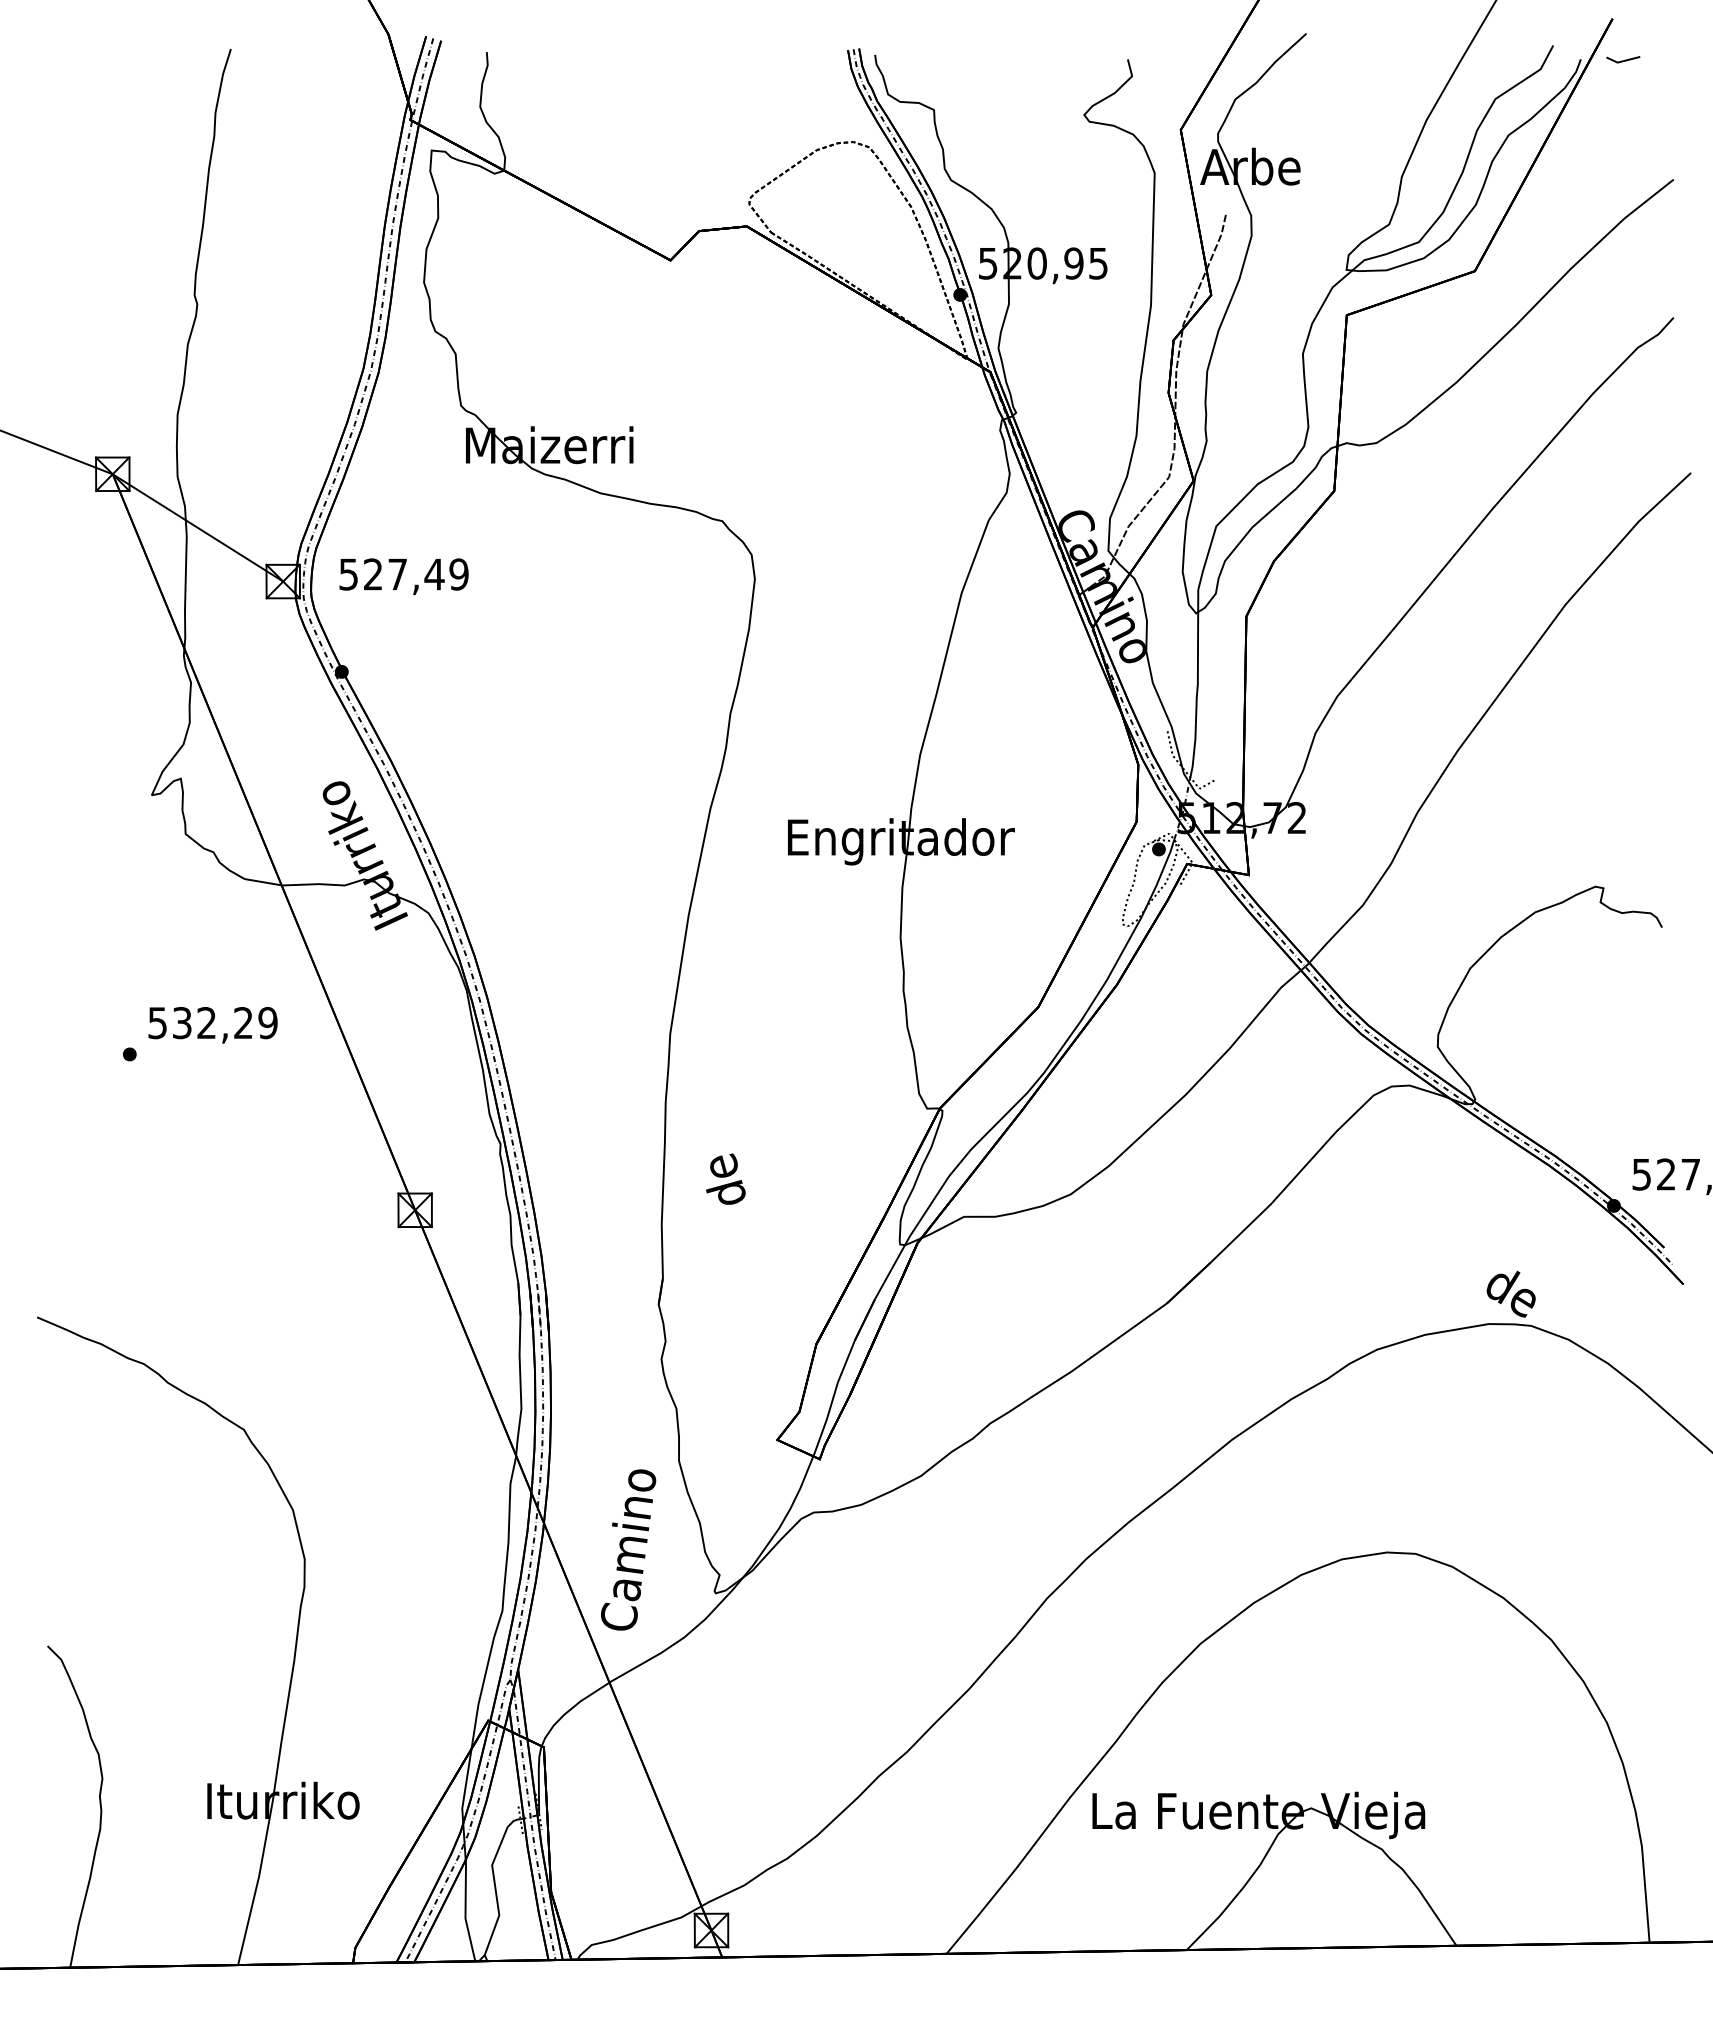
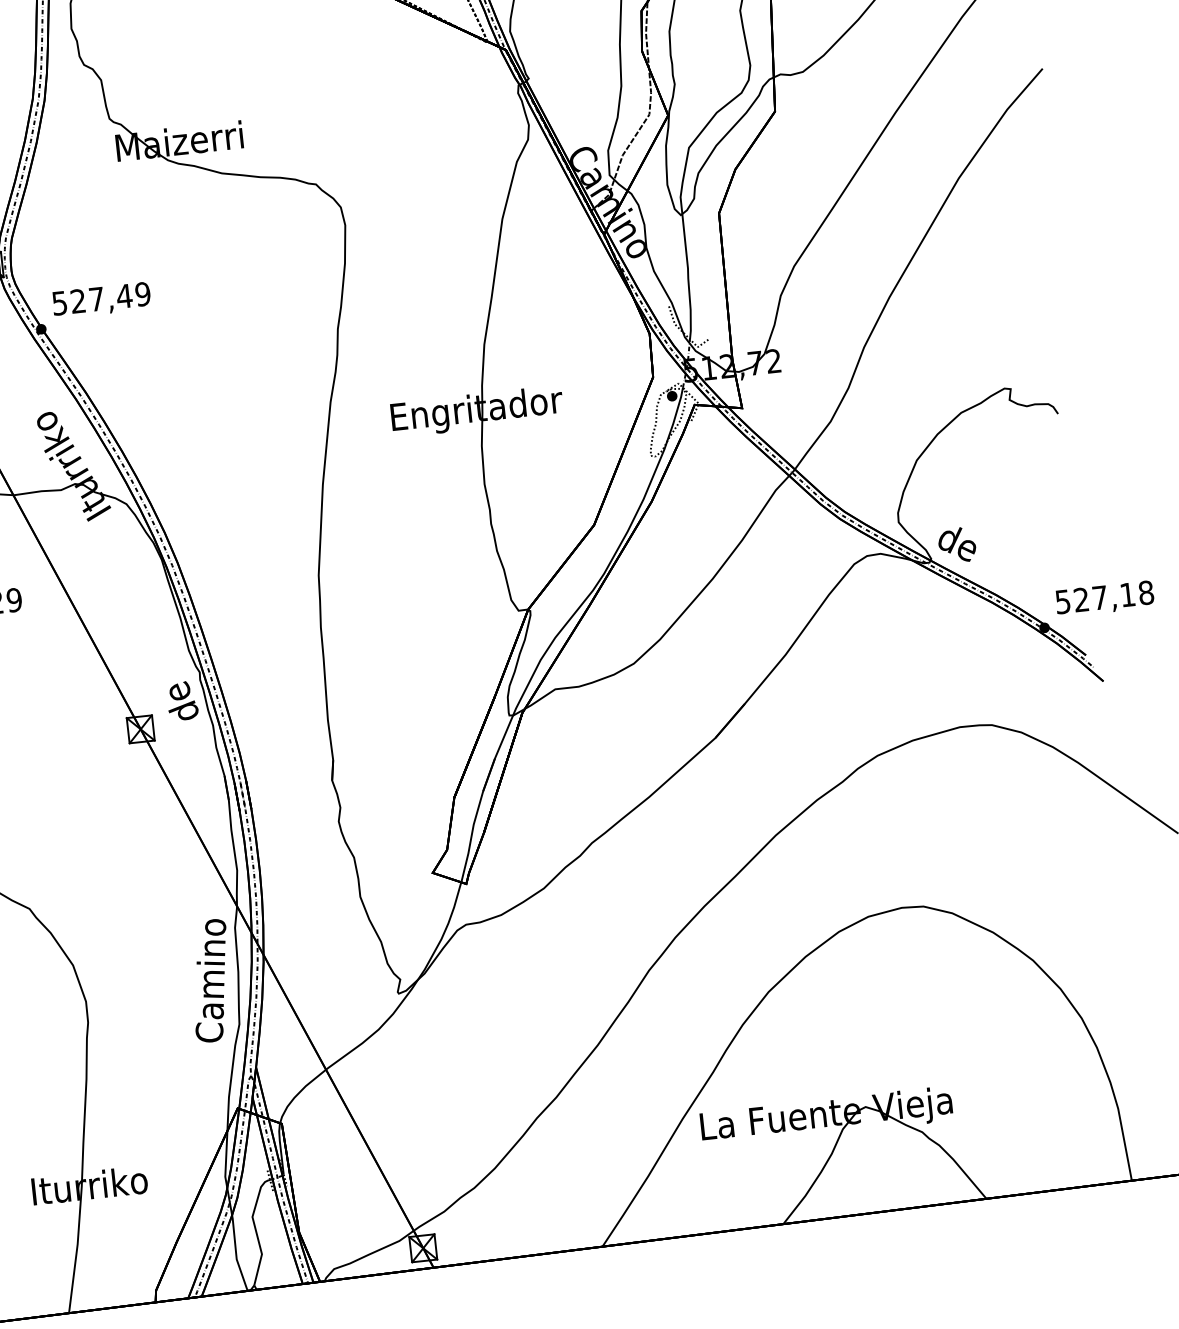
text: (403, 576) -> (101, 300), moved
text: (725, 1178) -> (182, 700), moved
text: (1510, 1293) -> (956, 544), moved
text: (628, 1549) -> (211, 980), moved

